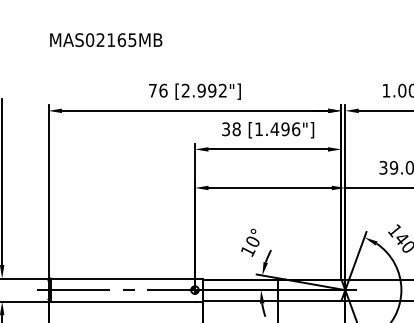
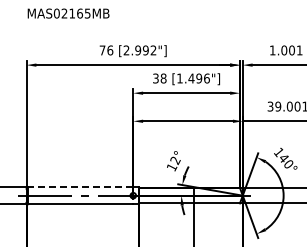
text: (252, 241) -> (175, 160), 10° -> 12°
line: (122, 278) -> (80, 187), solid -> dashed

